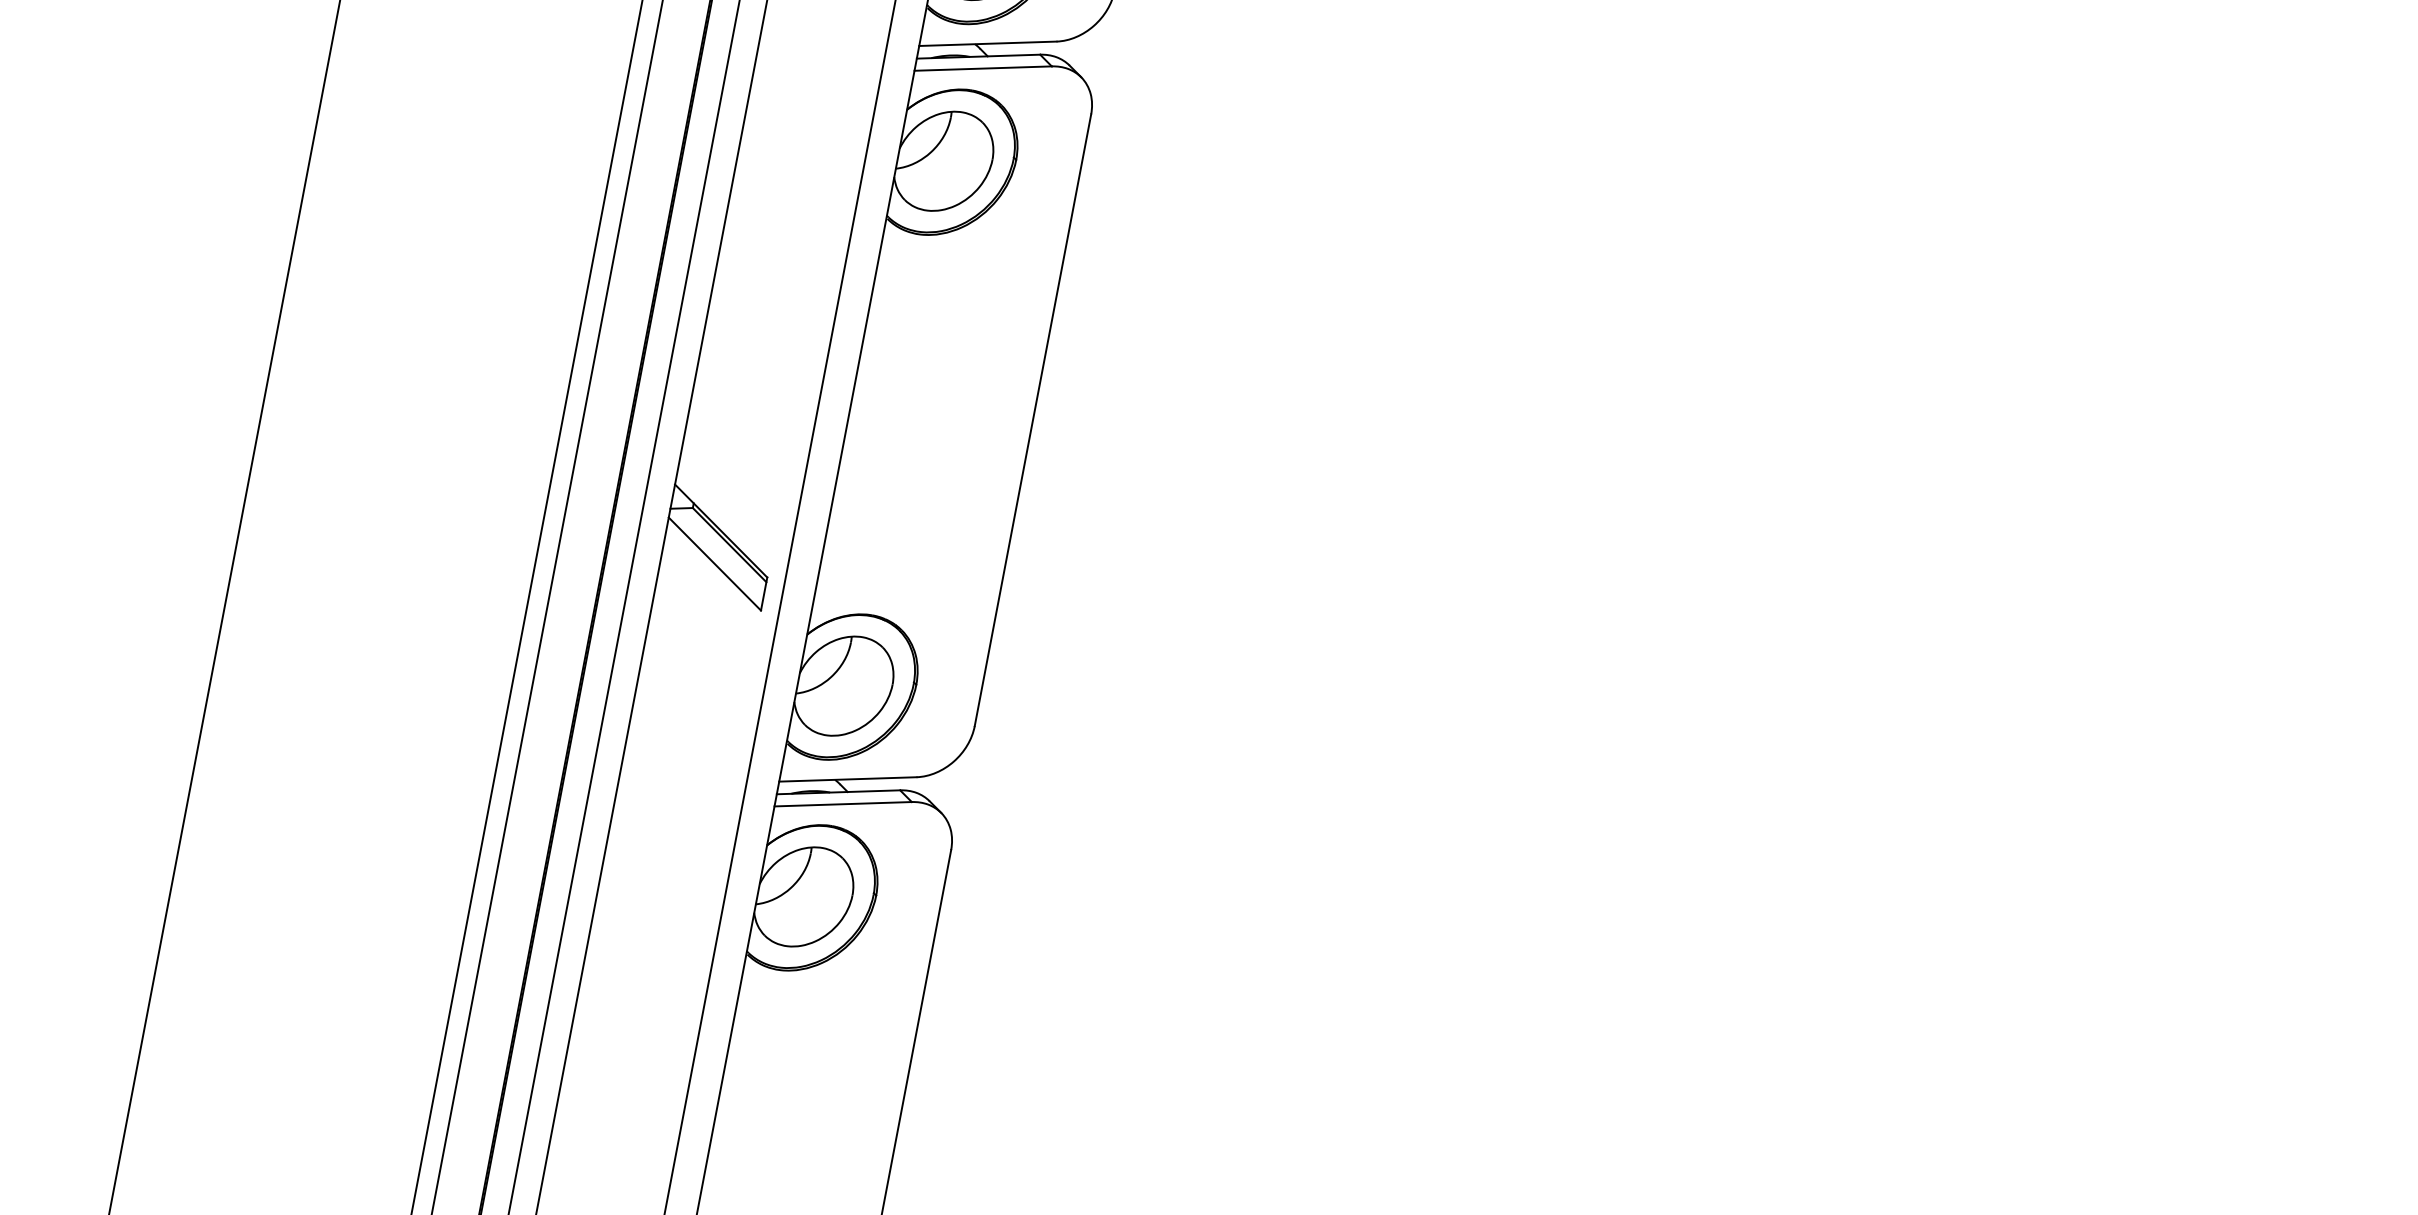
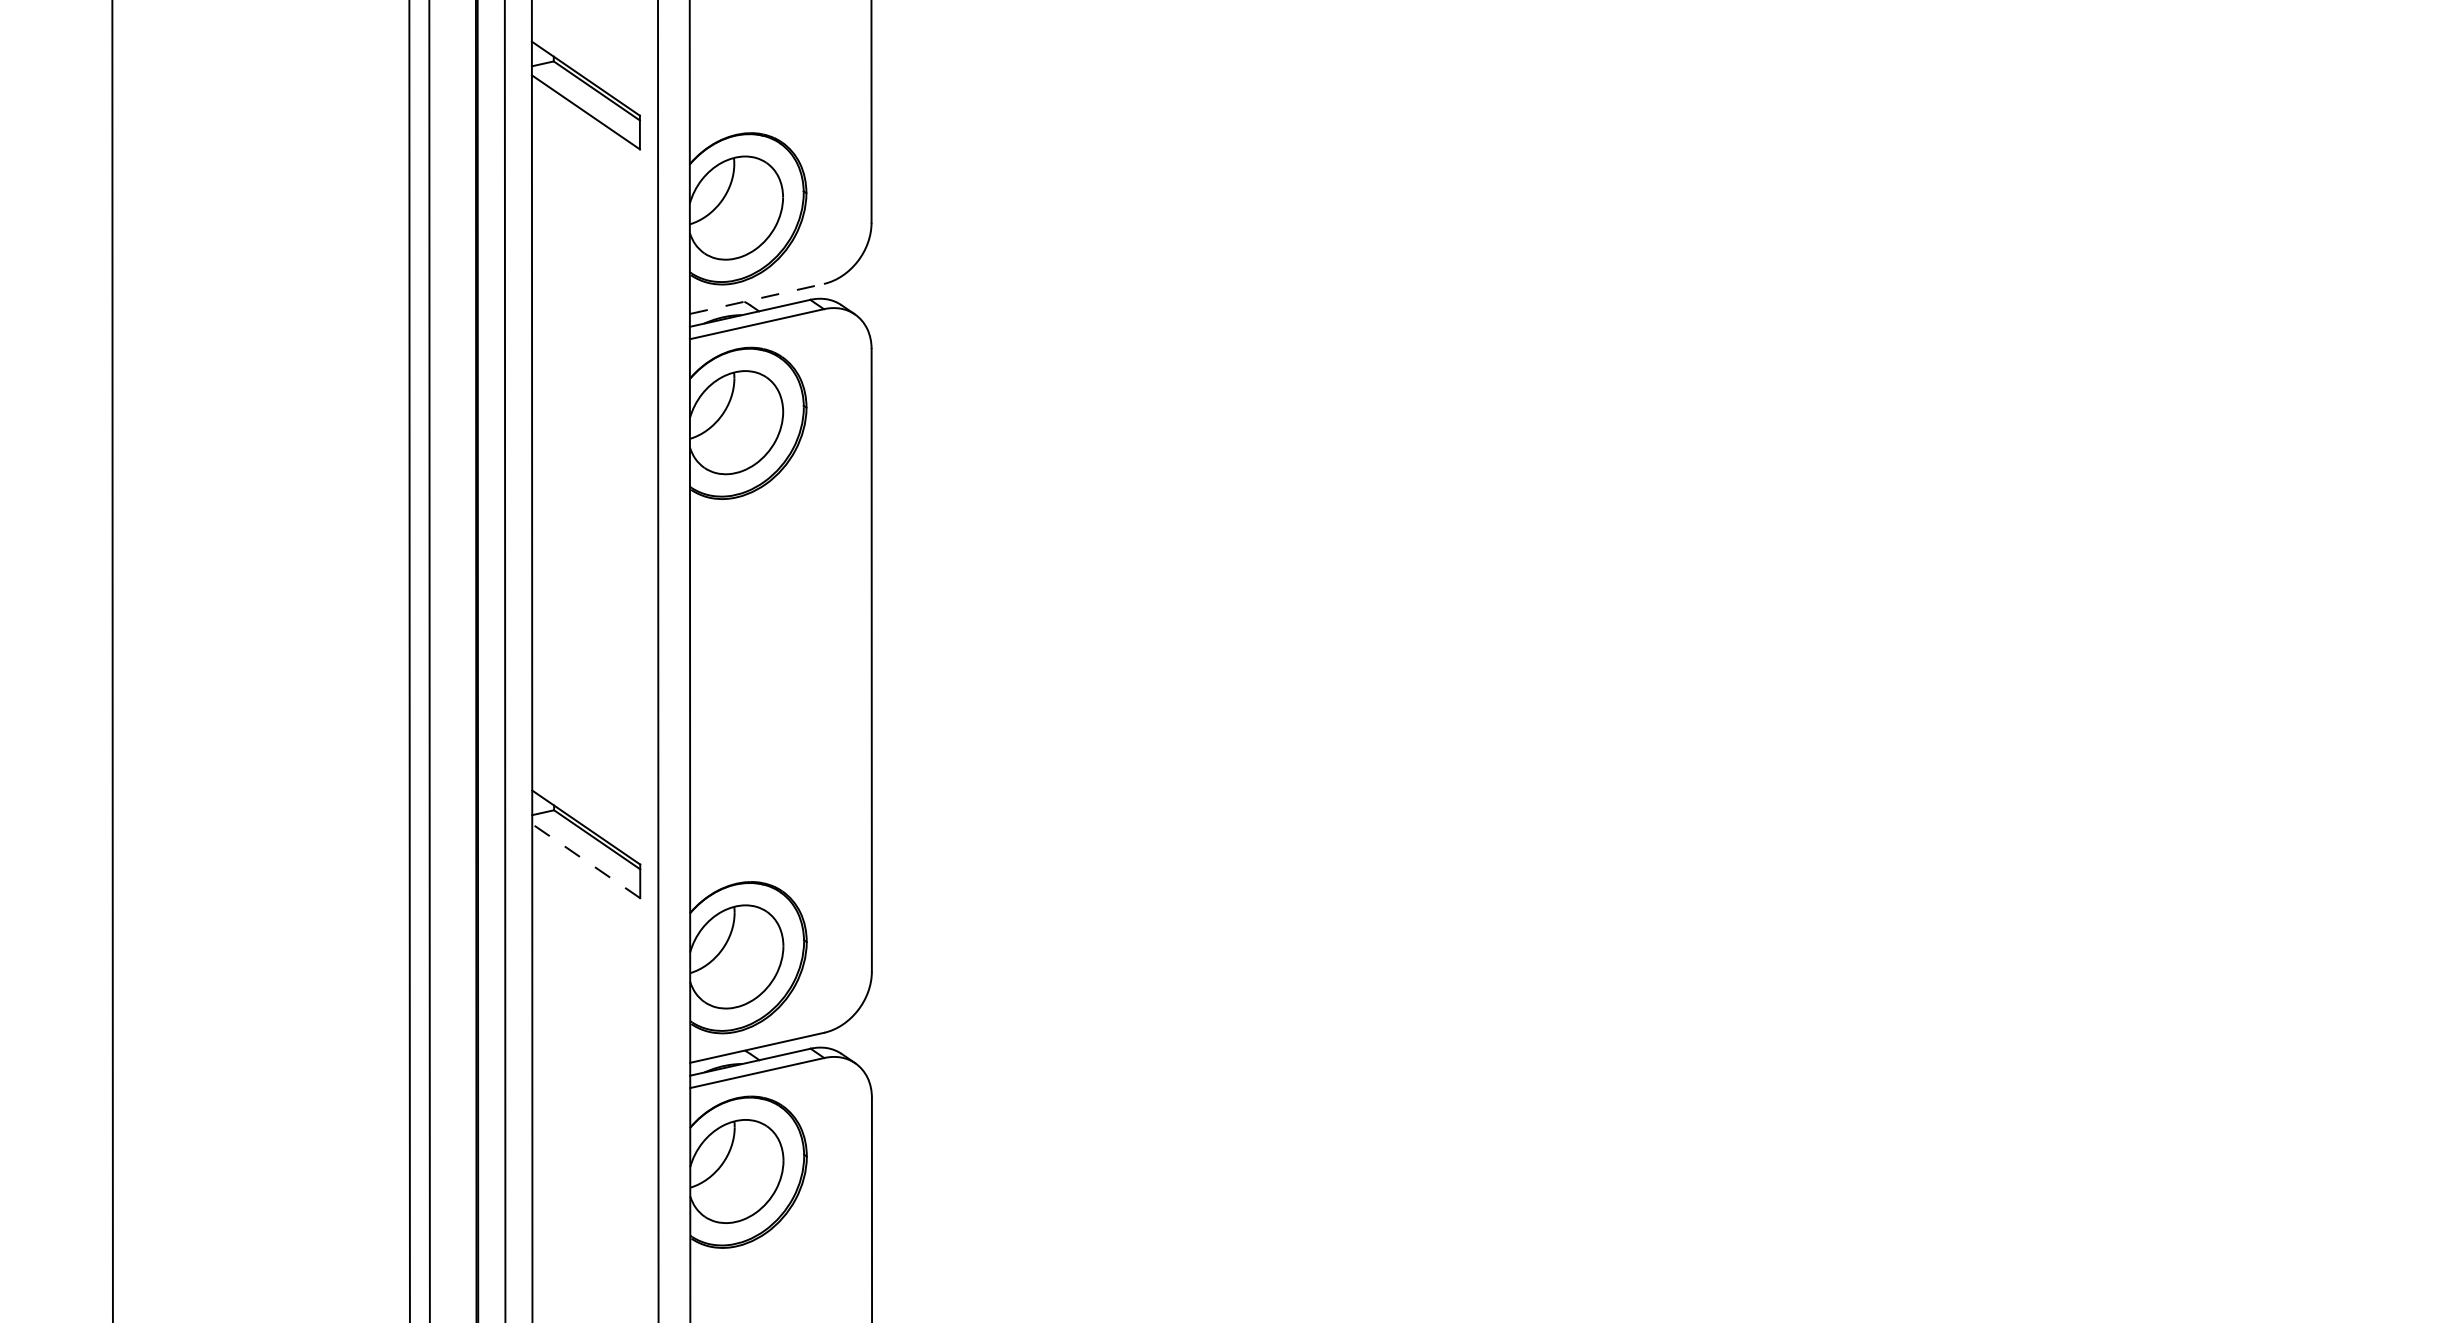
line: (987, 43) -> (756, 298), solid -> dashed
line: (714, 563) -> (585, 860), solid -> dashed

